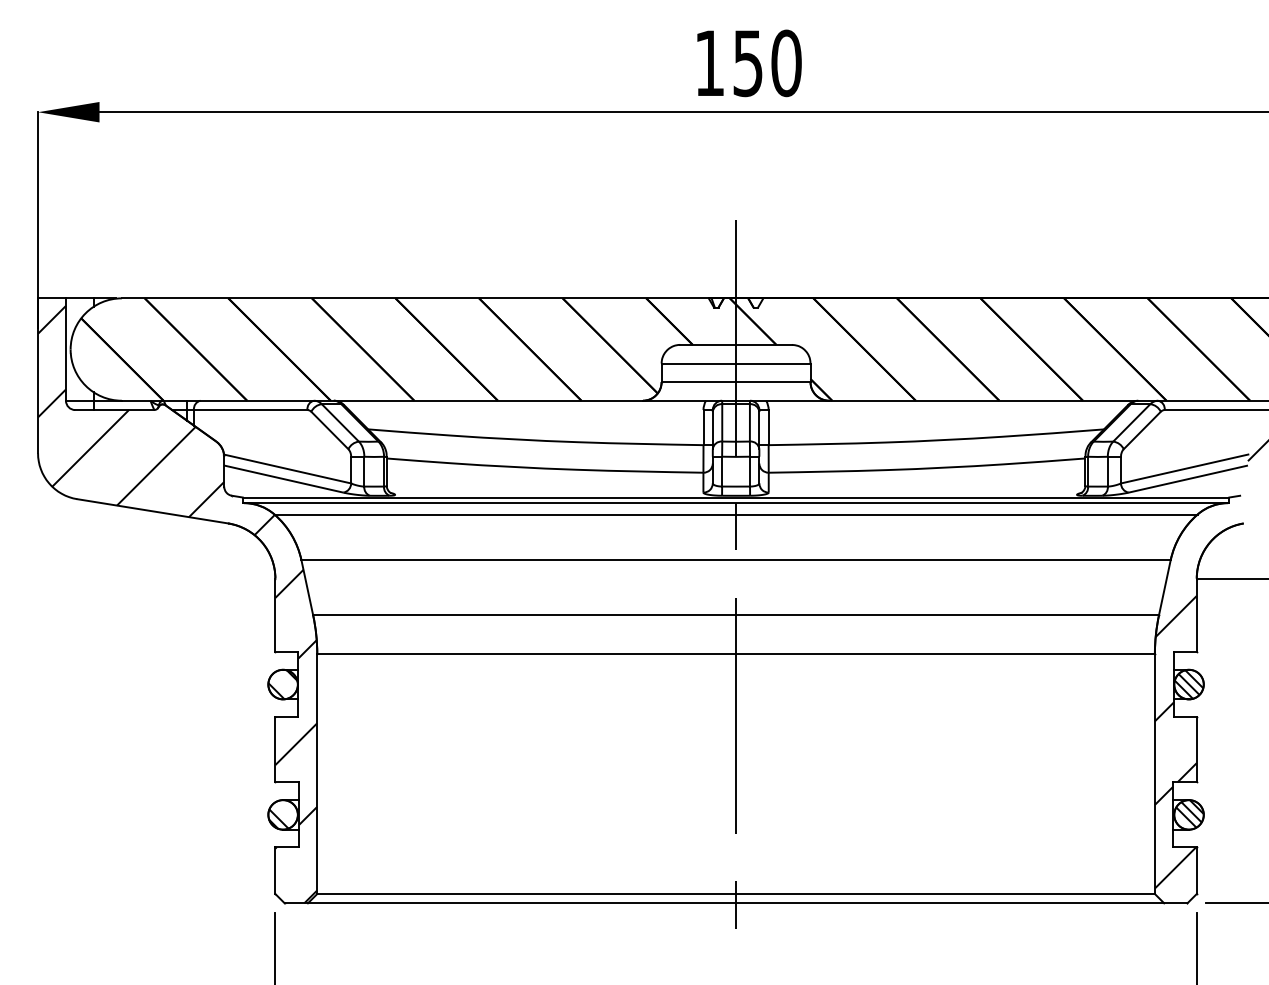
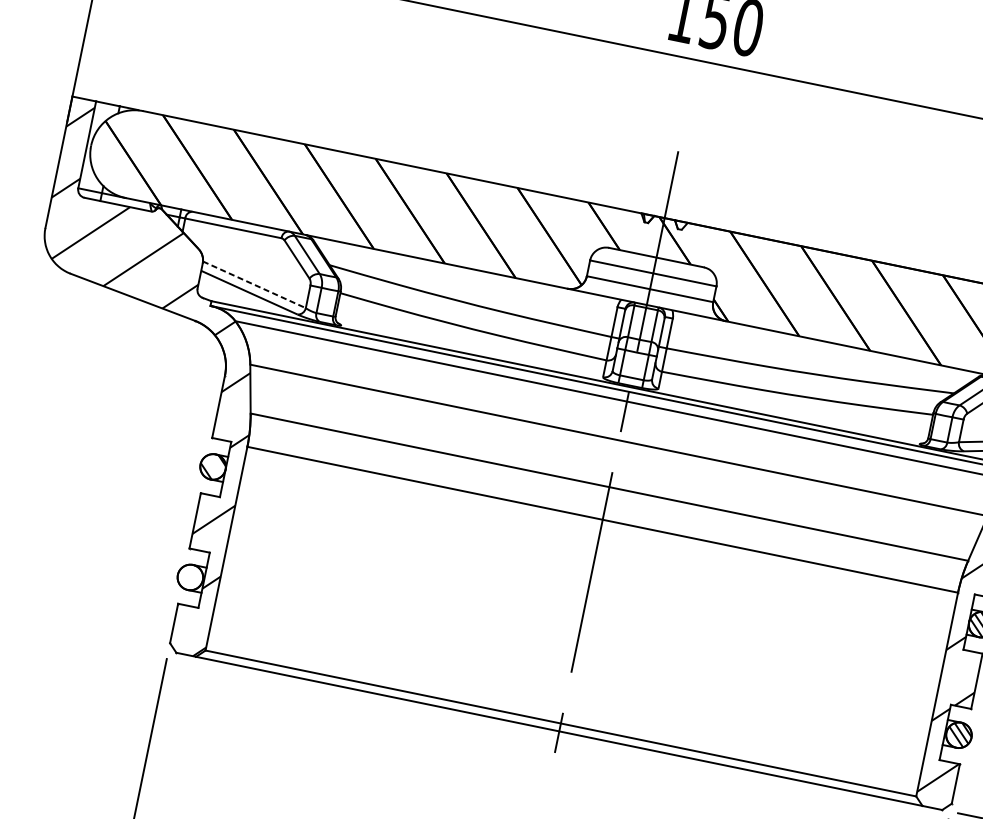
line: (288, 469) -> (255, 285), solid -> dashed
hatch: (278, 818) -> (185, 579), removed

